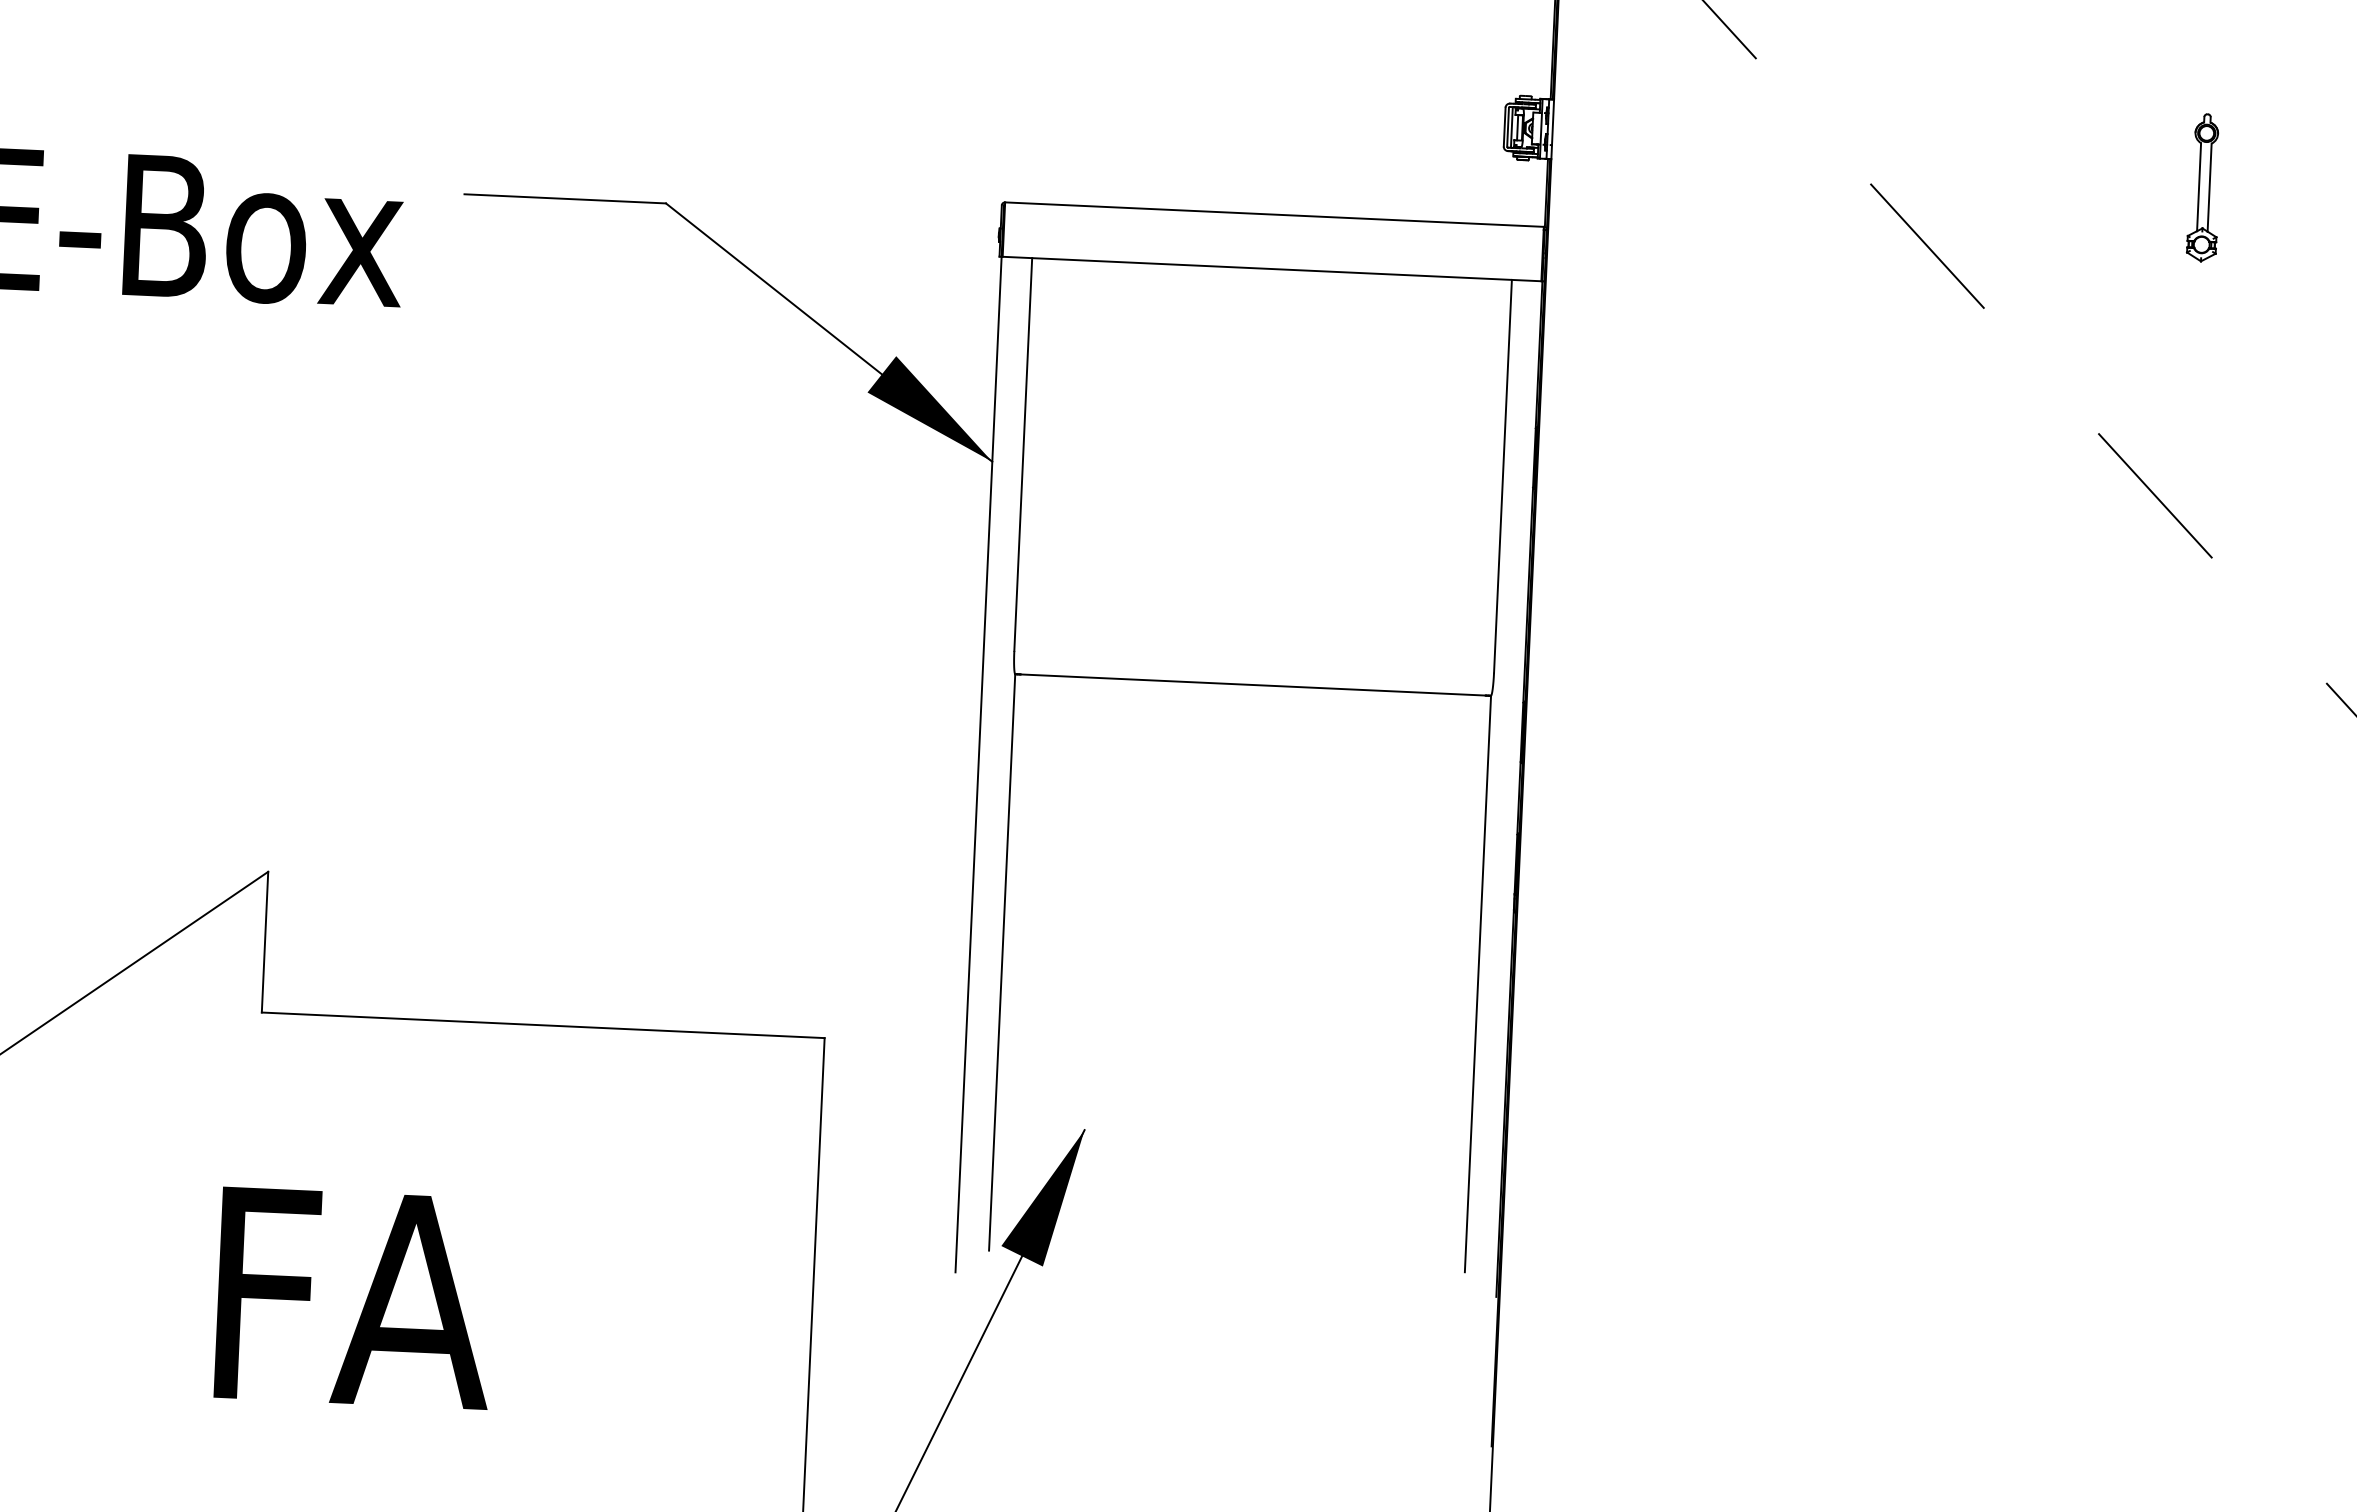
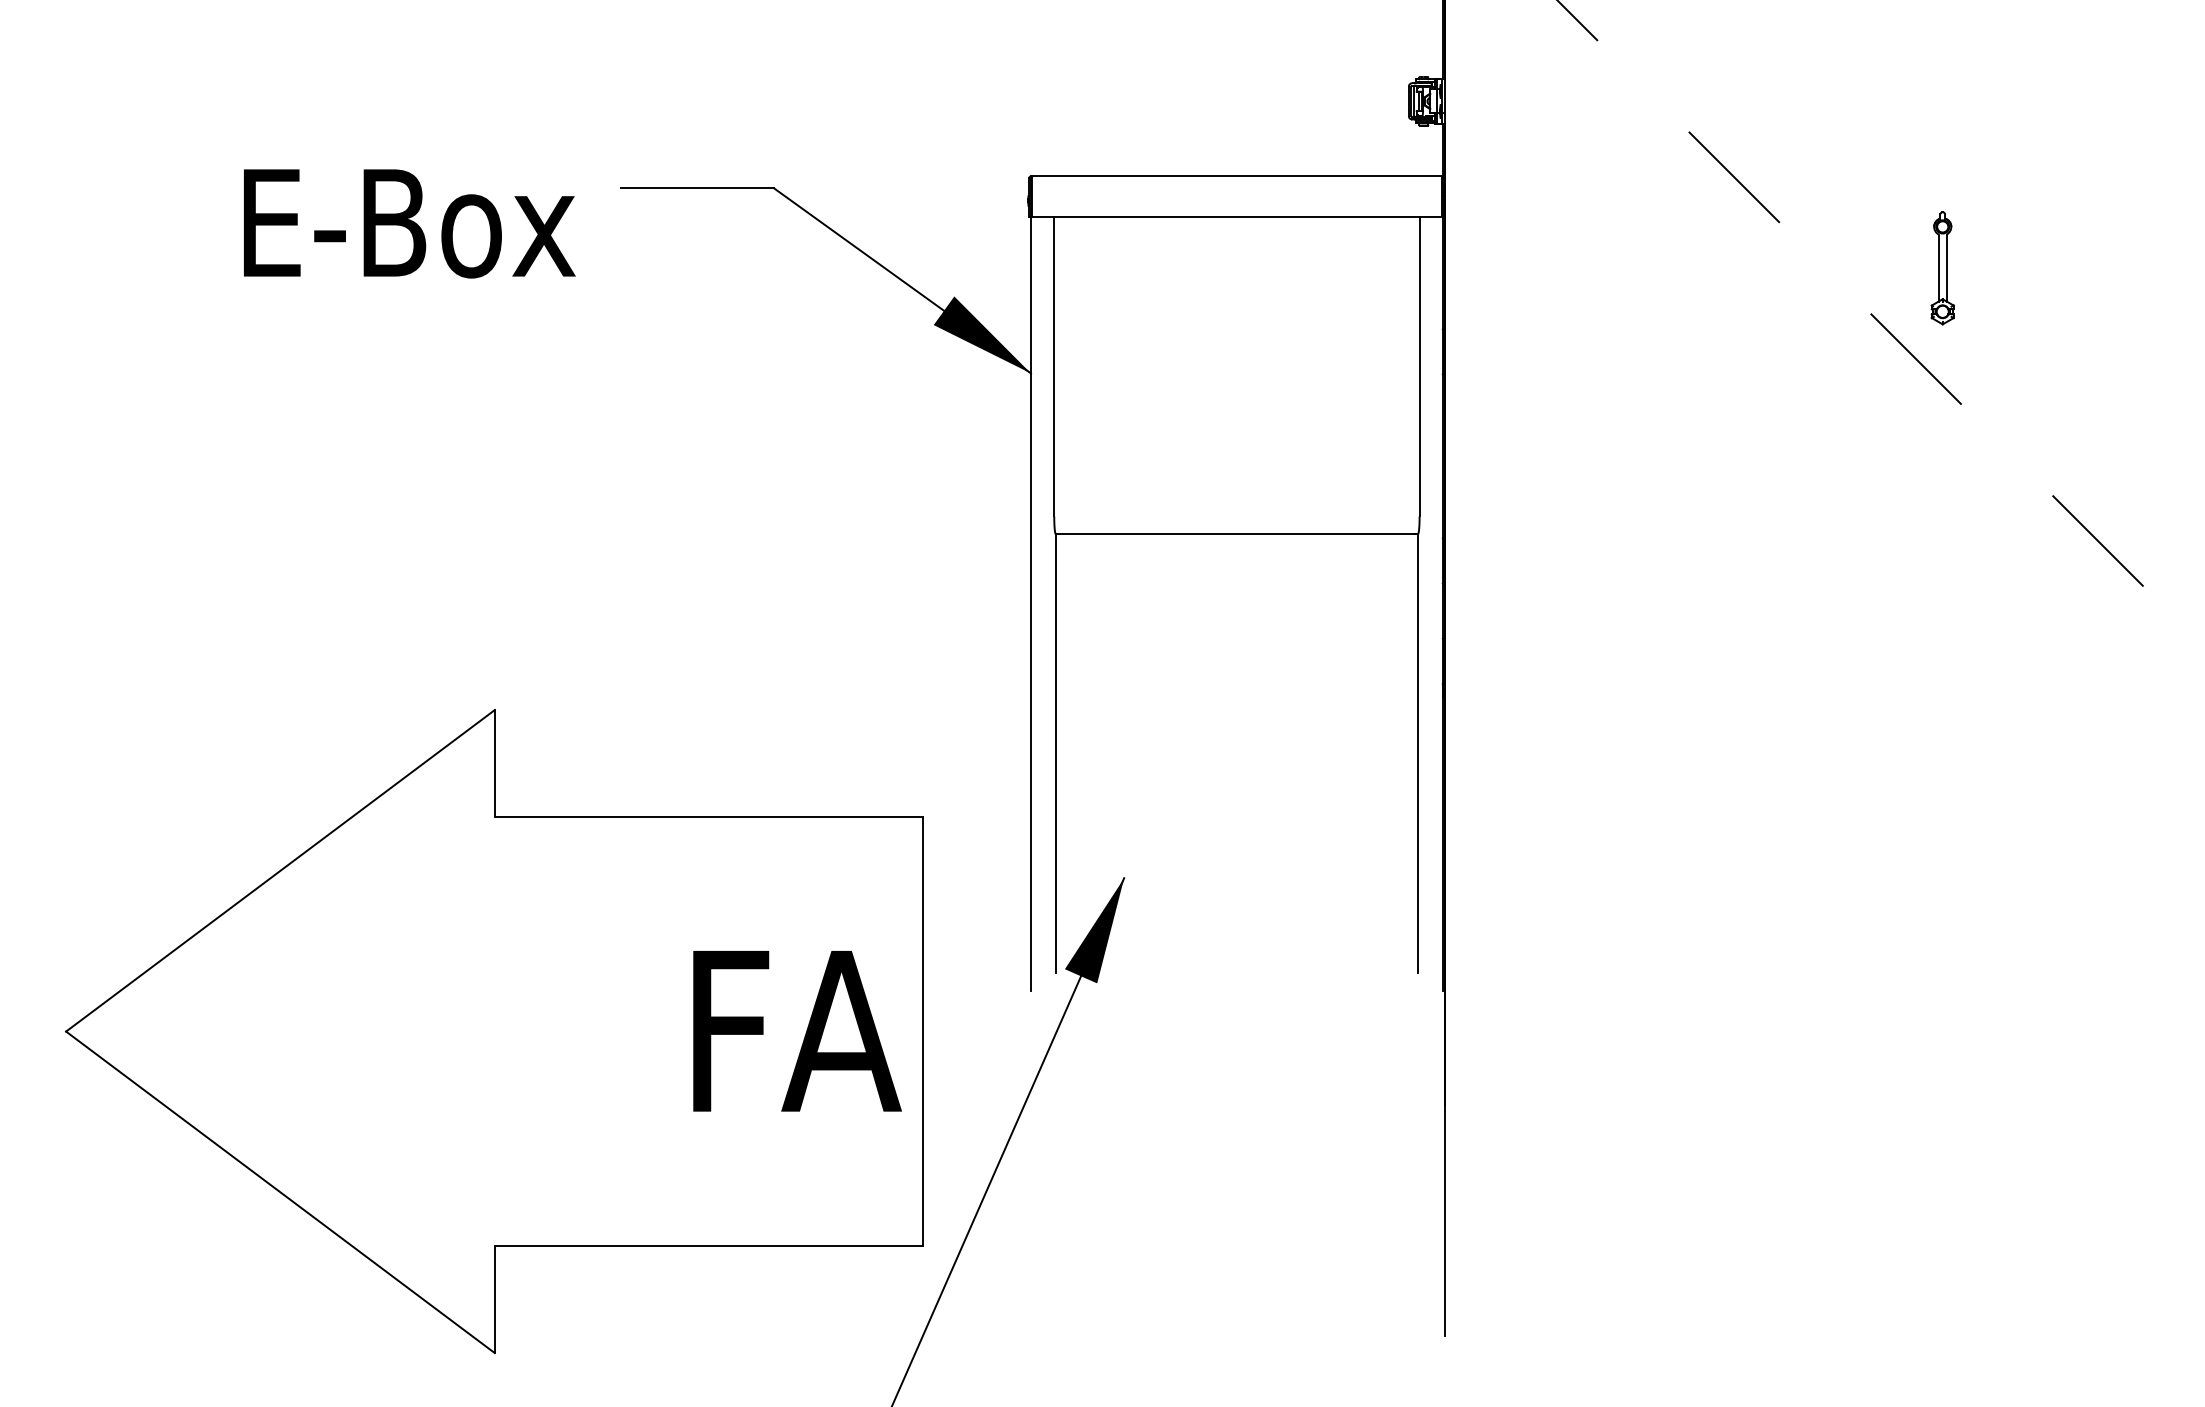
part: (2203, 187) -> (1942, 268), moved
text: (355, 1298) -> (797, 1031), moved

